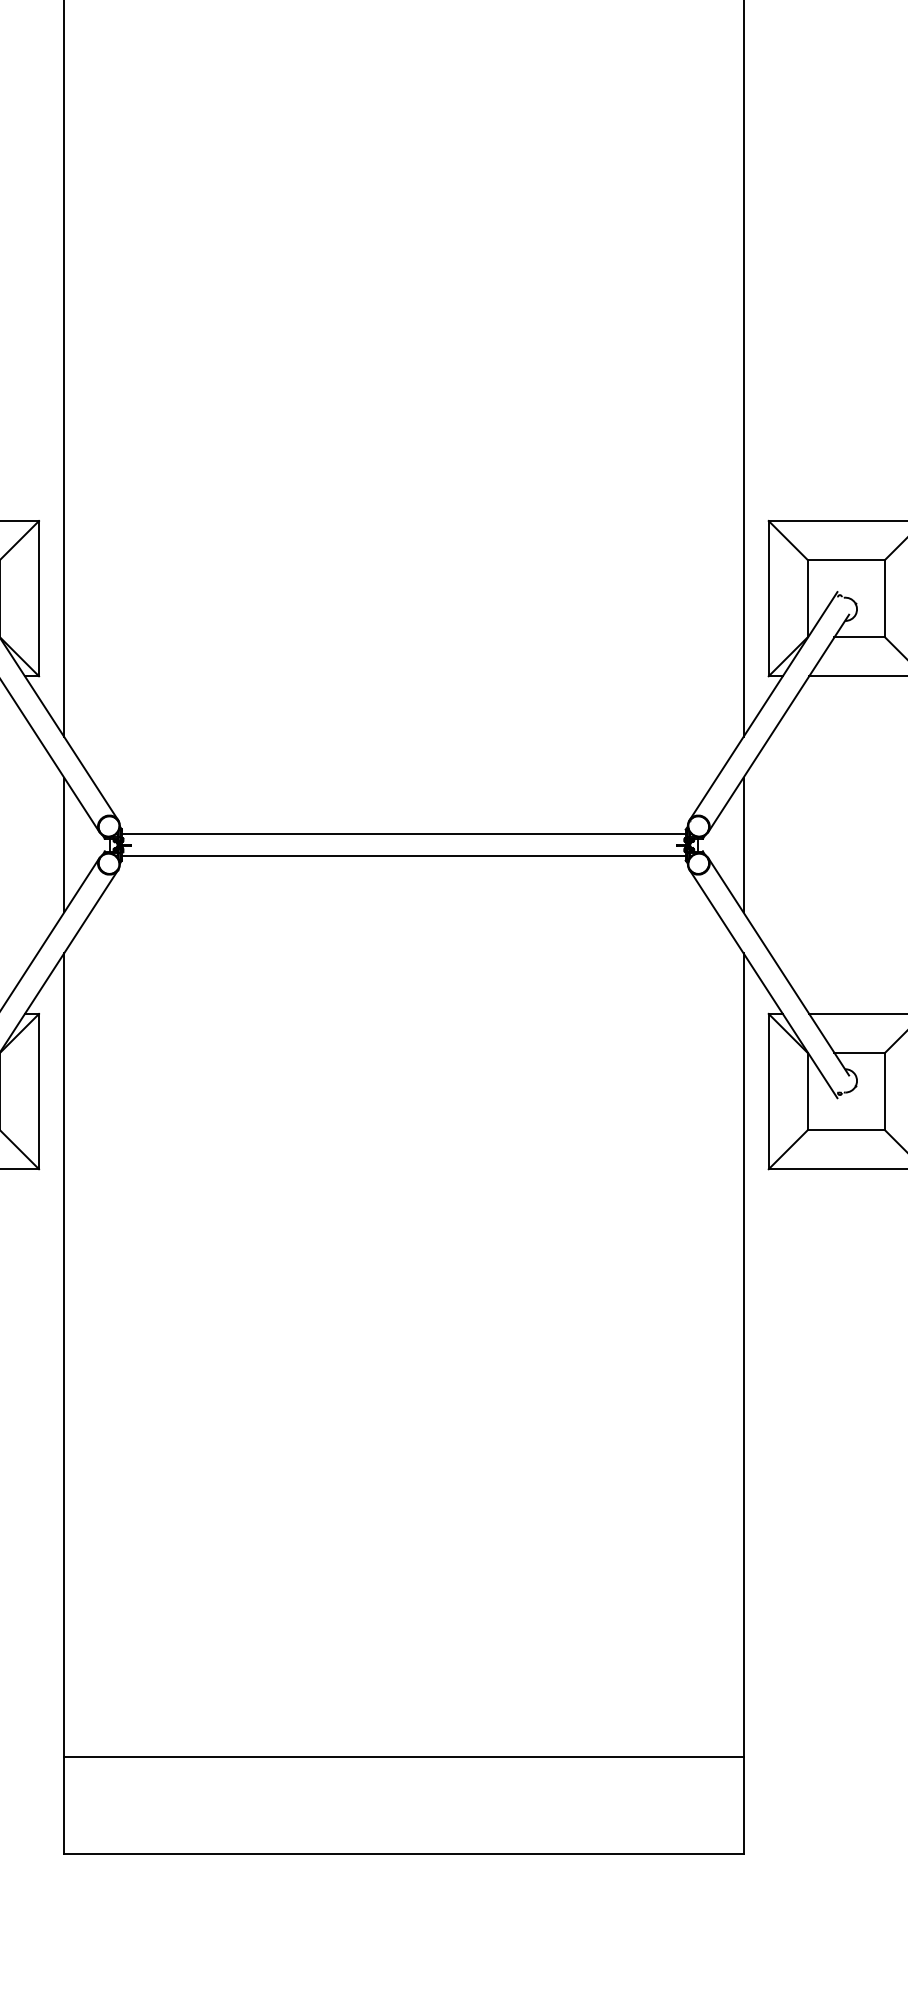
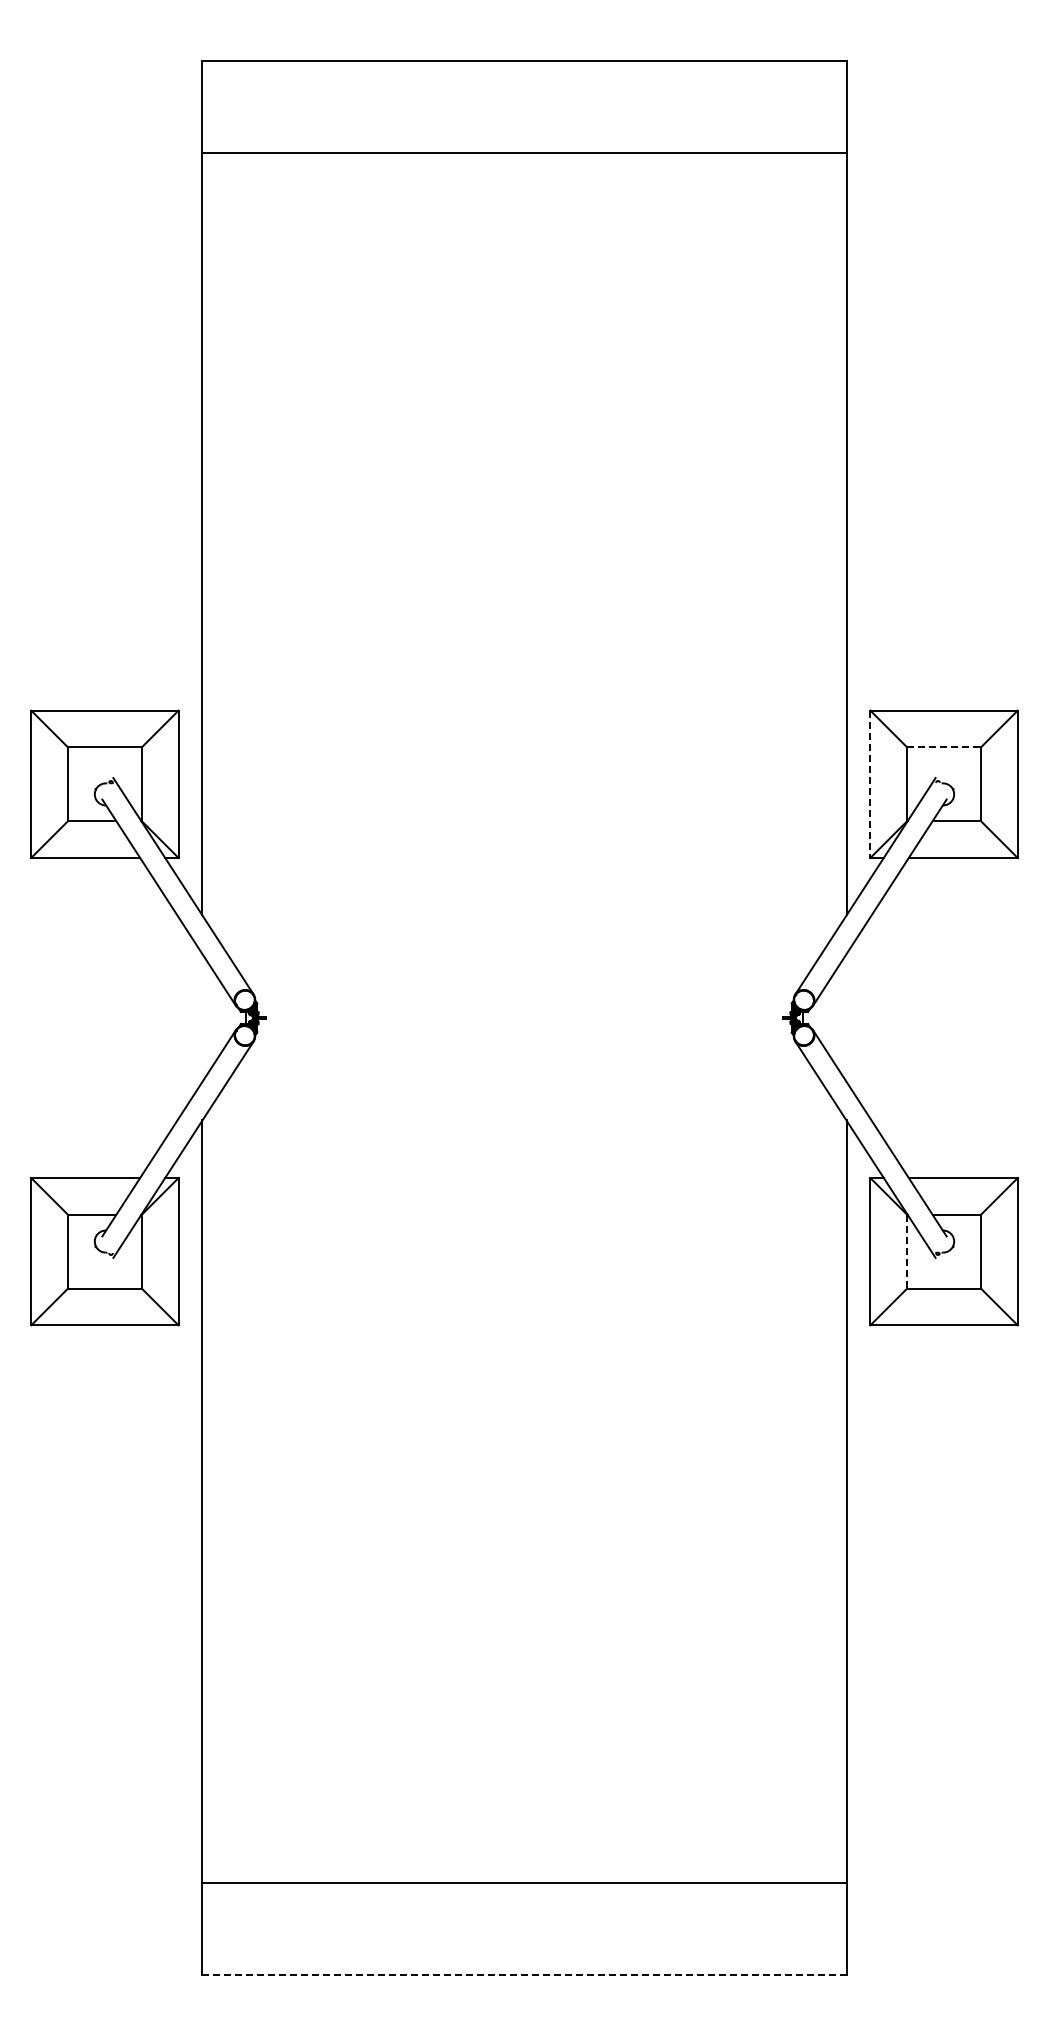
line: (846, 559) -> (944, 747), solid -> dashed
line: (768, 598) -> (870, 784), solid -> dashed
line: (403, 834) -> (524, 1007), removed
line: (64, 844) -> (202, 1017), removed
line: (743, 844) -> (846, 1017), removed
line: (403, 856) -> (524, 1028), removed
line: (807, 1091) -> (907, 1251), solid -> dashed
line: (403, 1853) -> (524, 1974), solid -> dashed

